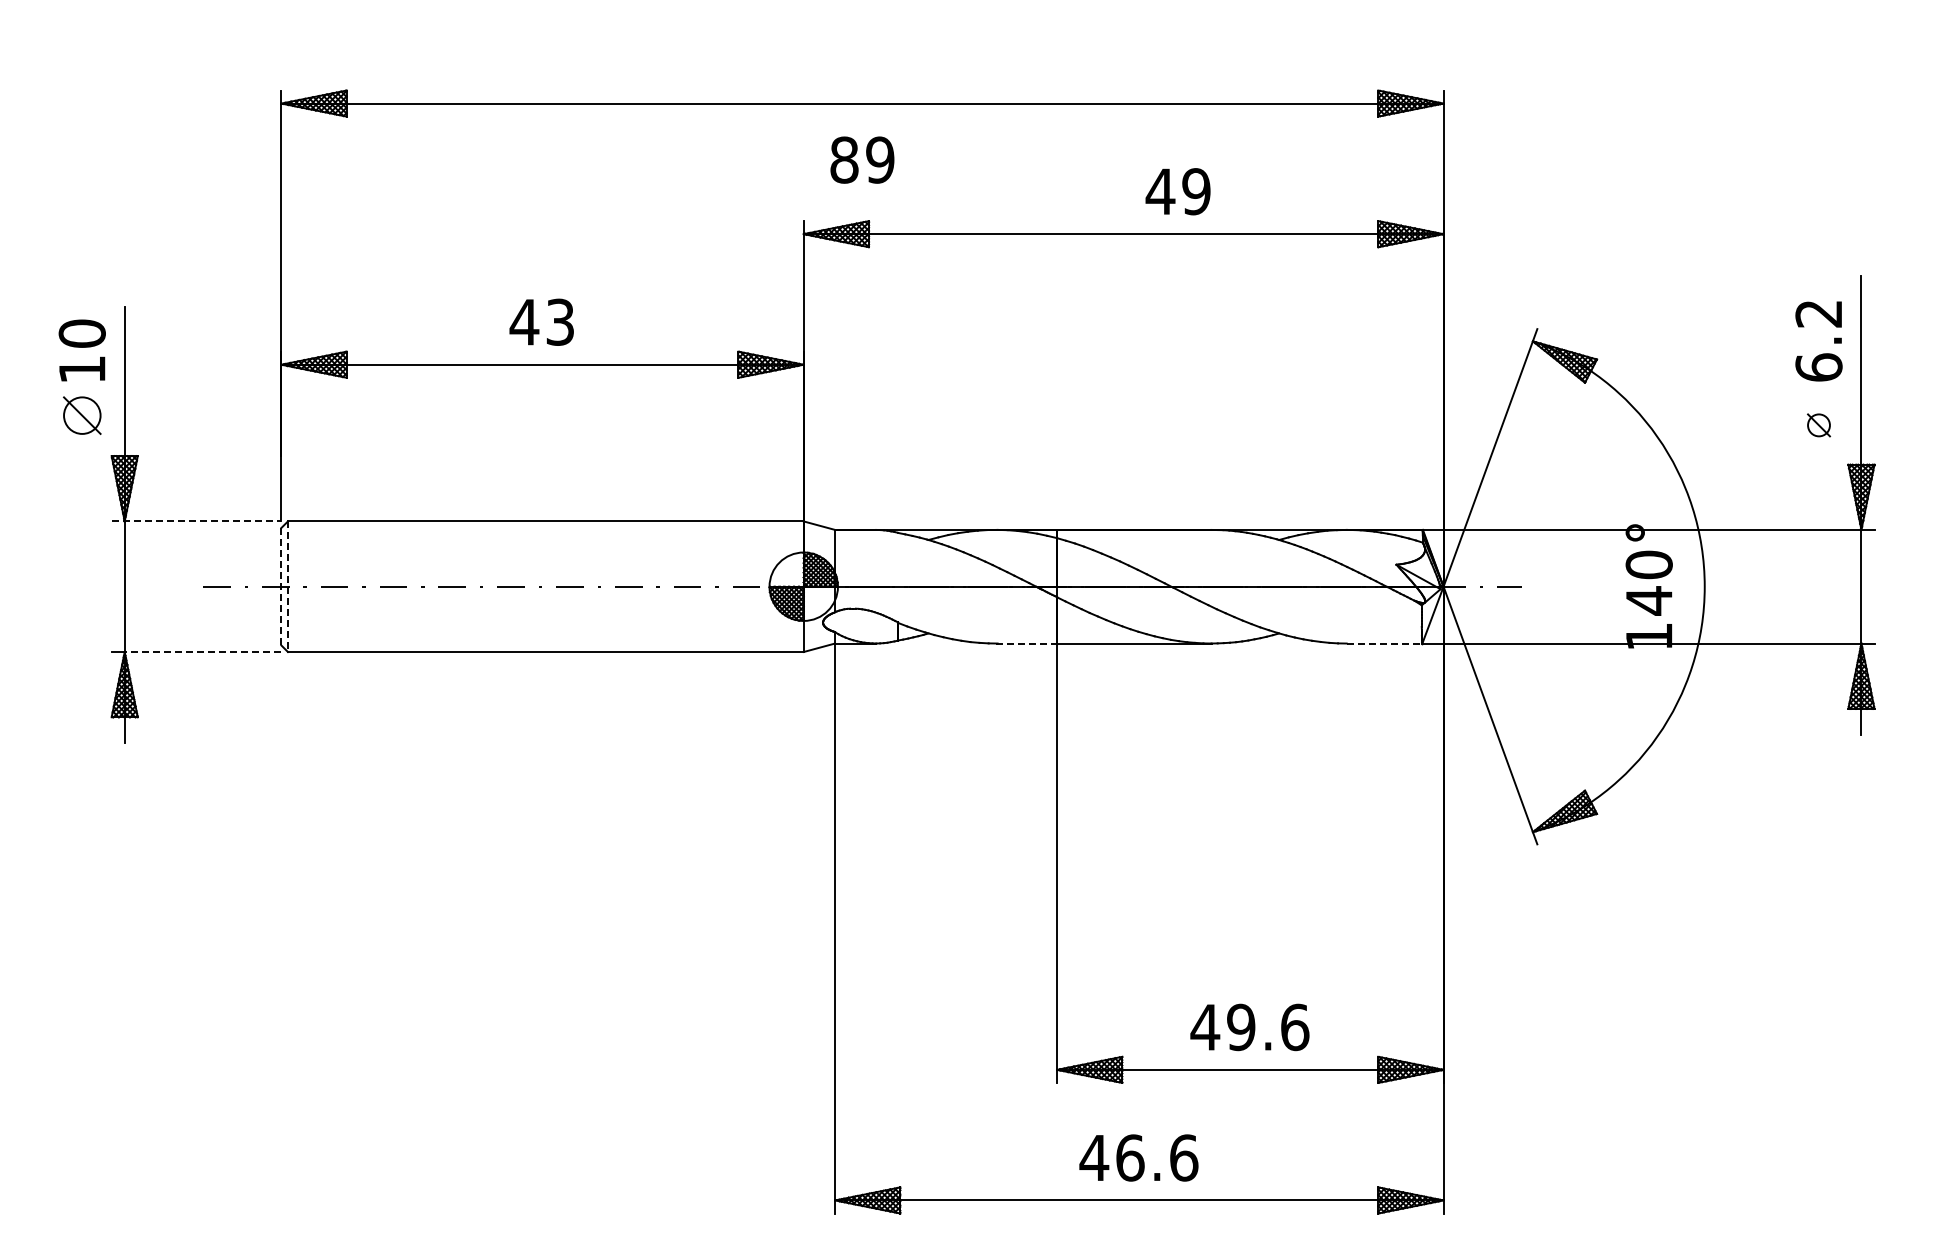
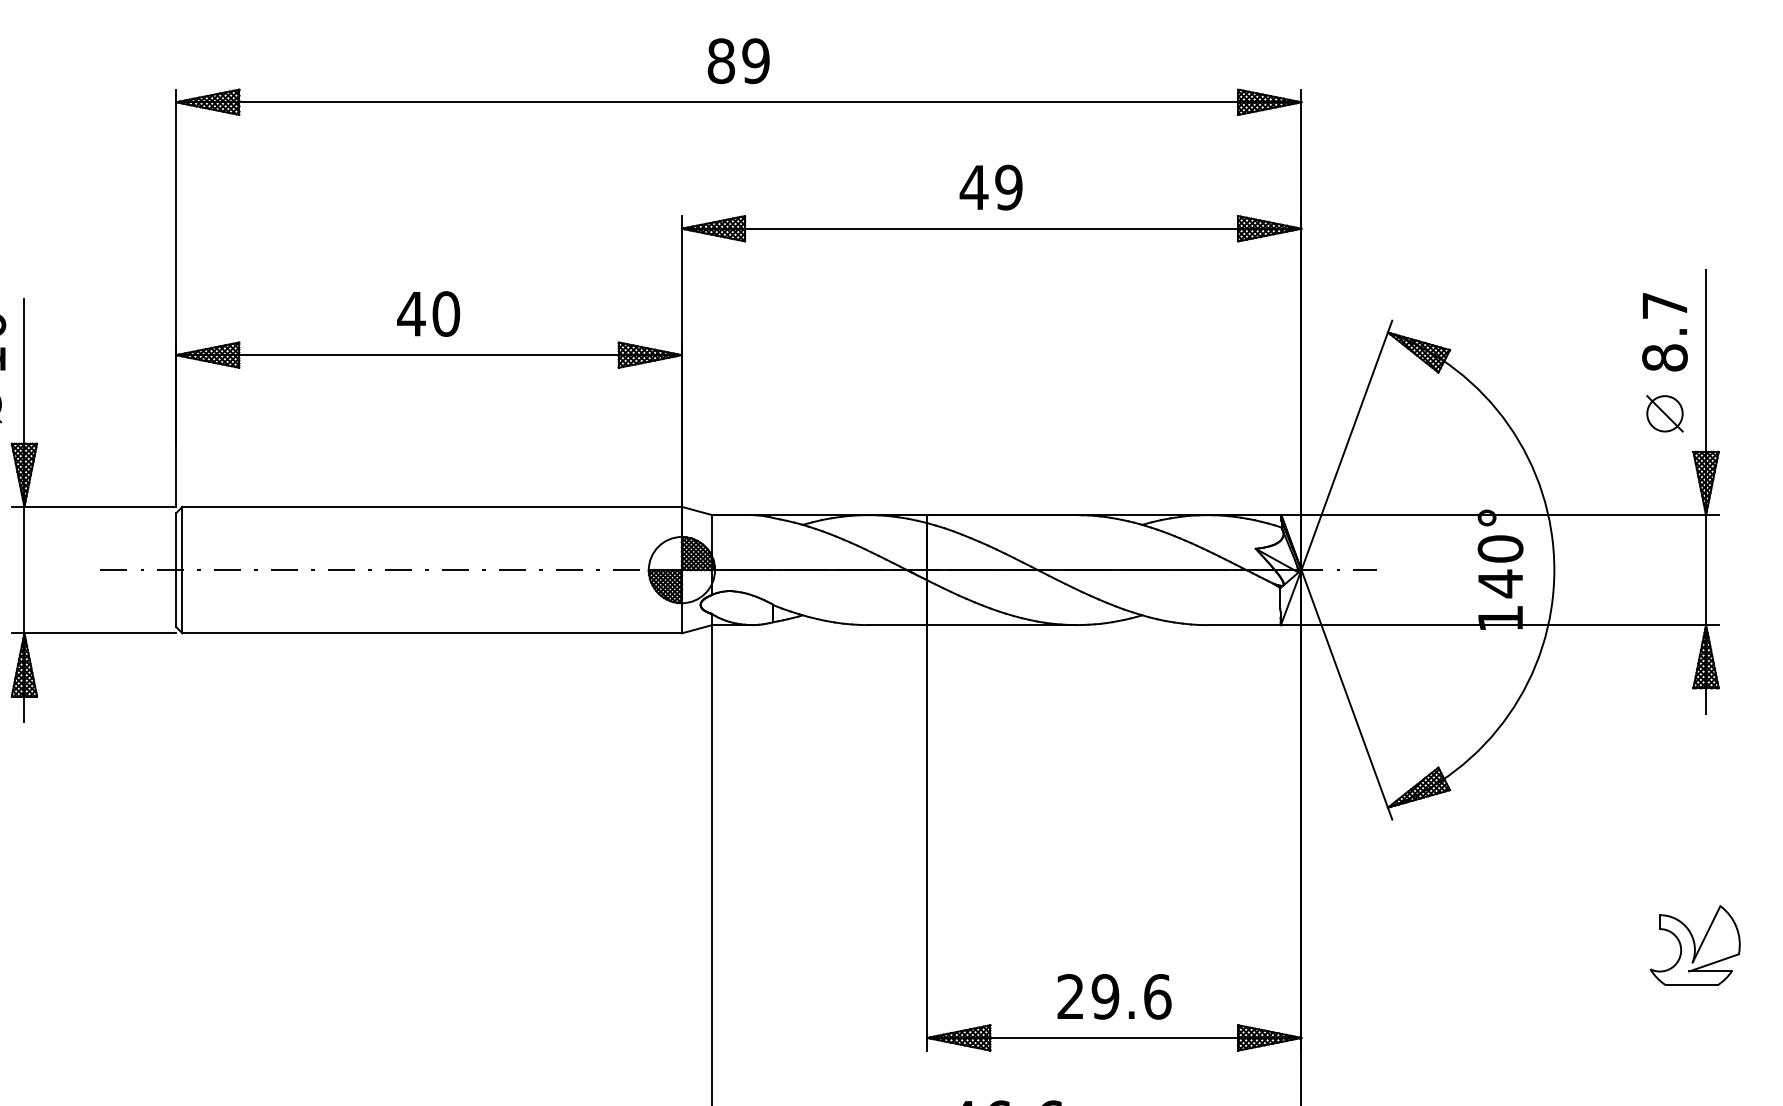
text: (862, 159) -> (738, 60), moved
text: (1177, 191) -> (990, 187), moved
text: (560, 321) -> (446, 313), 43 -> 40
text: (1818, 340) -> (1664, 331), 6.2 -> 8.7
part: (1818, 425) -> (1664, 414), size x1.67
line: (196, 521) -> (93, 506), dashed -> solid
line: (281, 586) -> (176, 569), dashed -> solid
line: (287, 587) -> (182, 570), dashed -> solid
line: (1027, 643) -> (898, 625), dashed -> solid
line: (1384, 643) -> (1244, 625), dashed -> solid
line: (202, 652) -> (99, 633), dashed -> solid
part: (1850, 973) -> (1695, 944), added
text: (1205, 1026) -> (1070, 995), 49.6 -> 29.6

